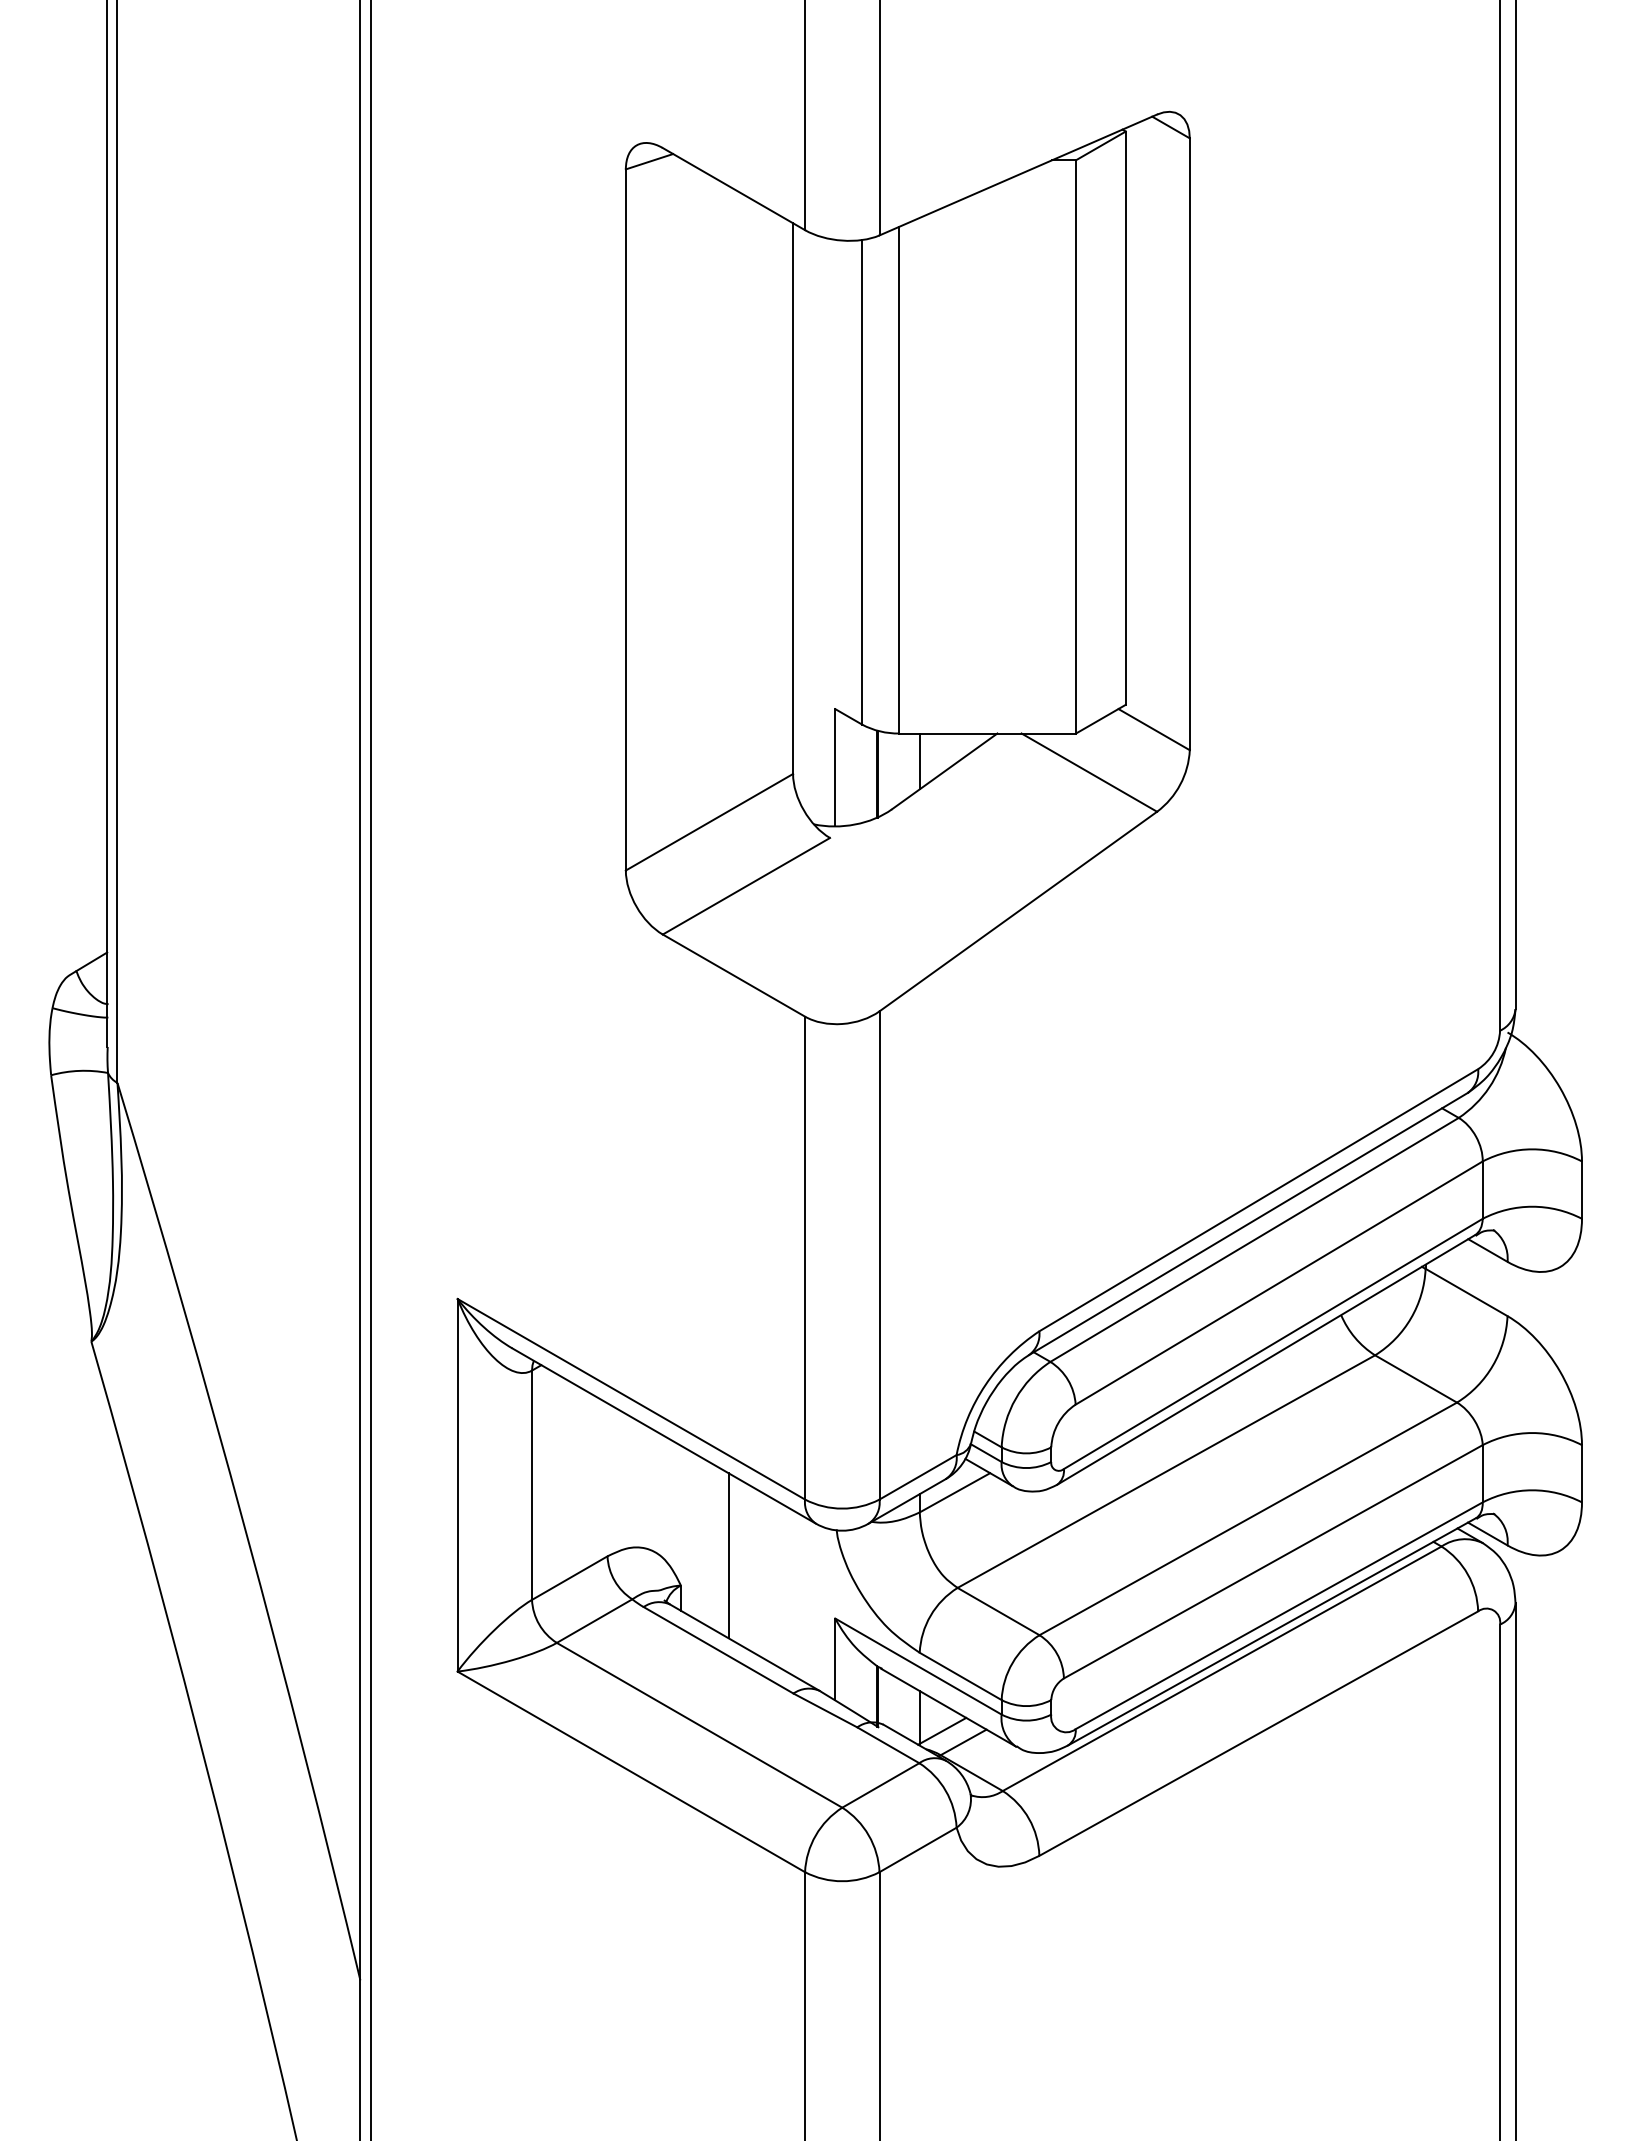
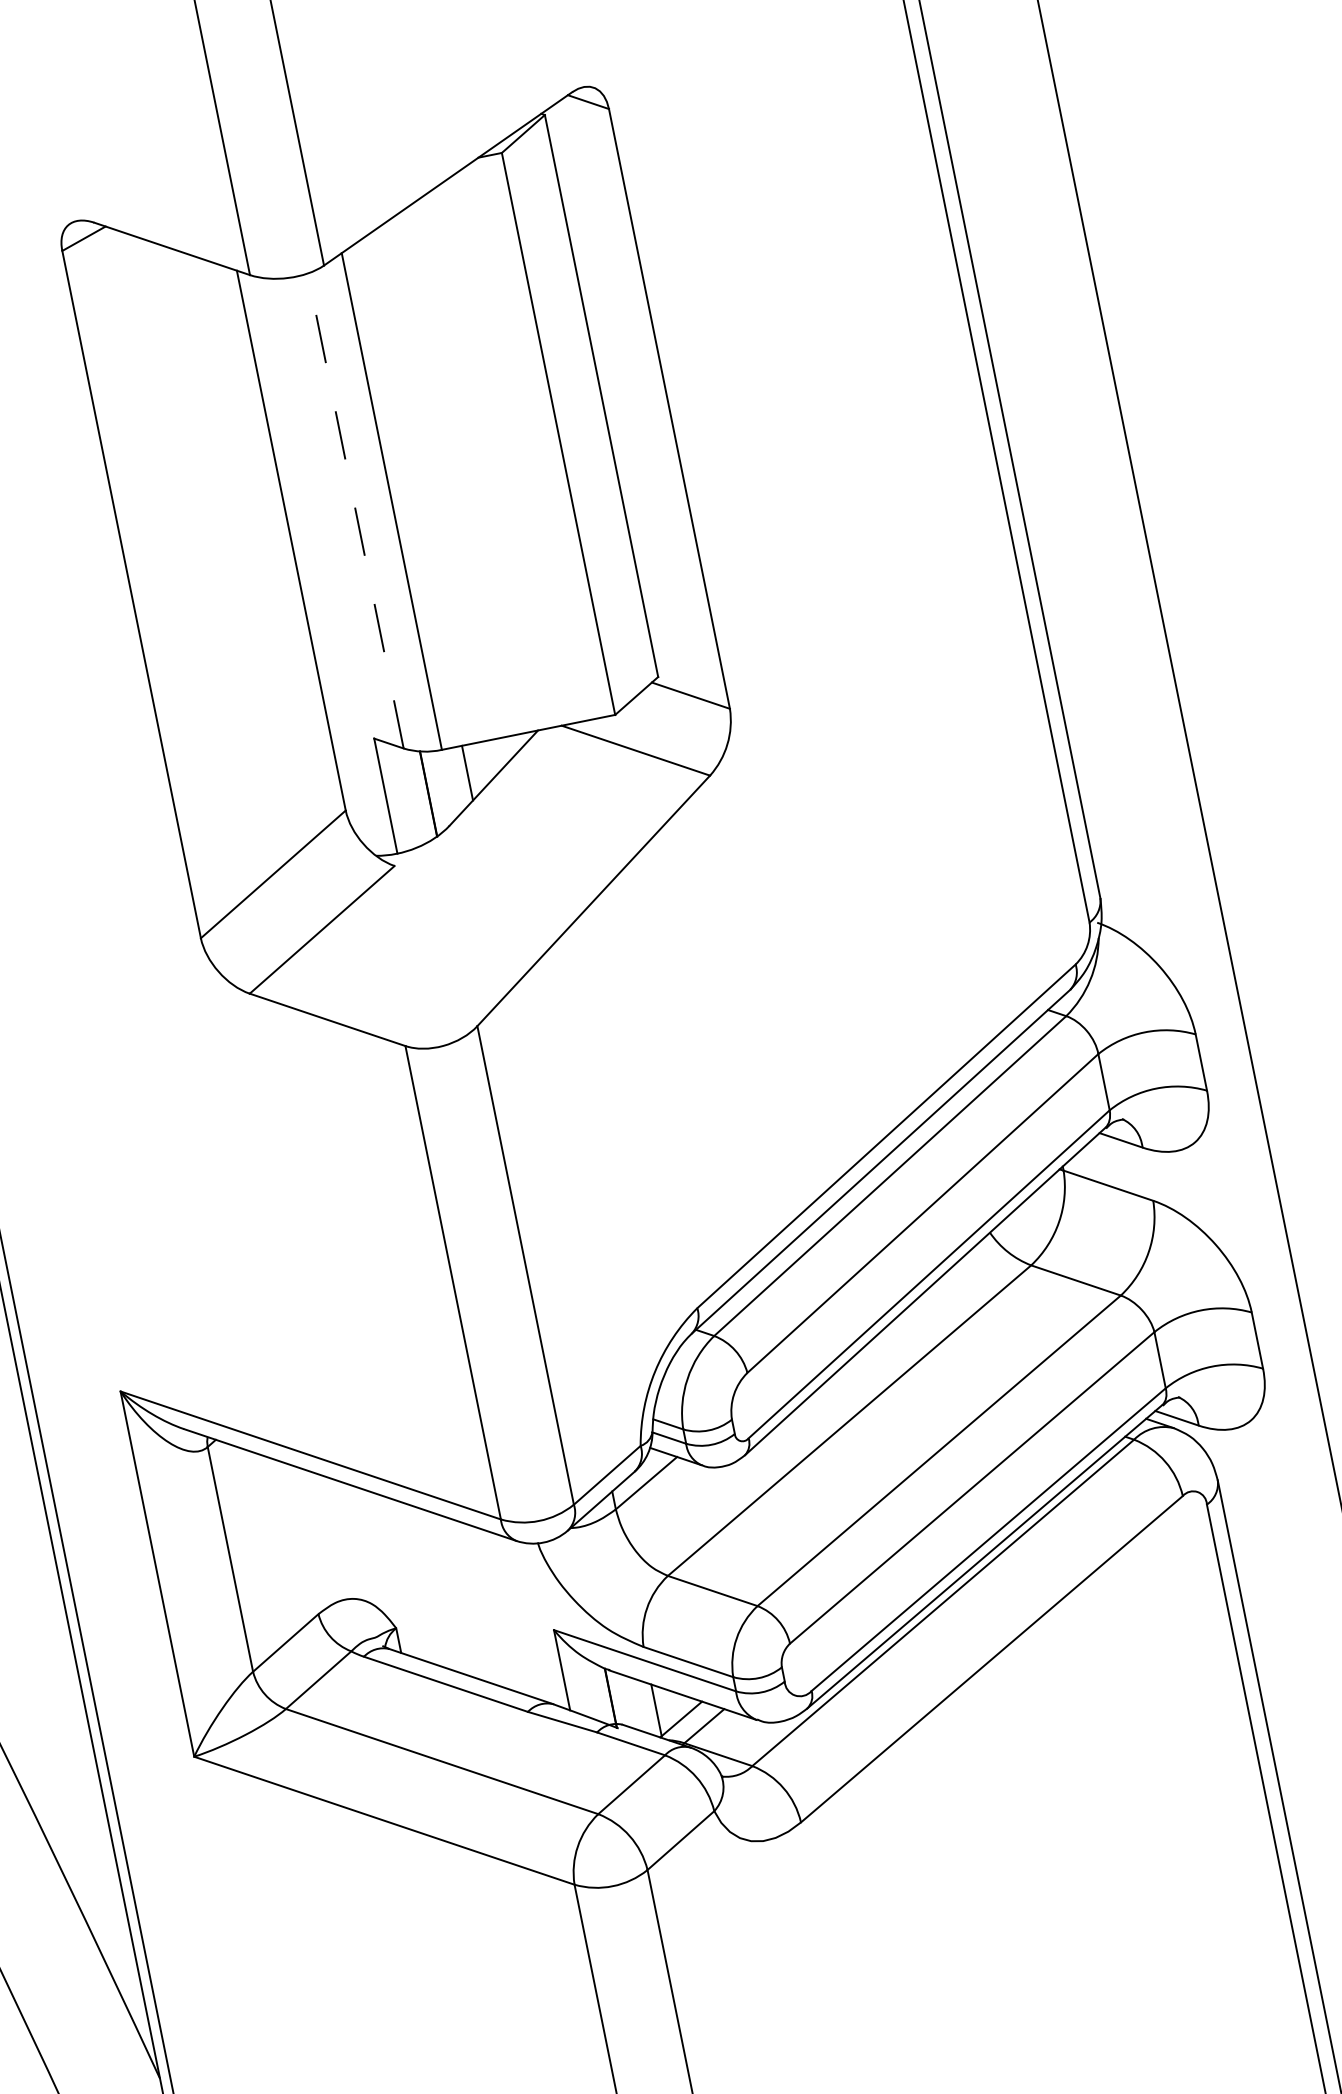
line: (862, 481) -> (355, 510), solid -> dashed
line: (728, 1555) -> (436, 1589), removed

